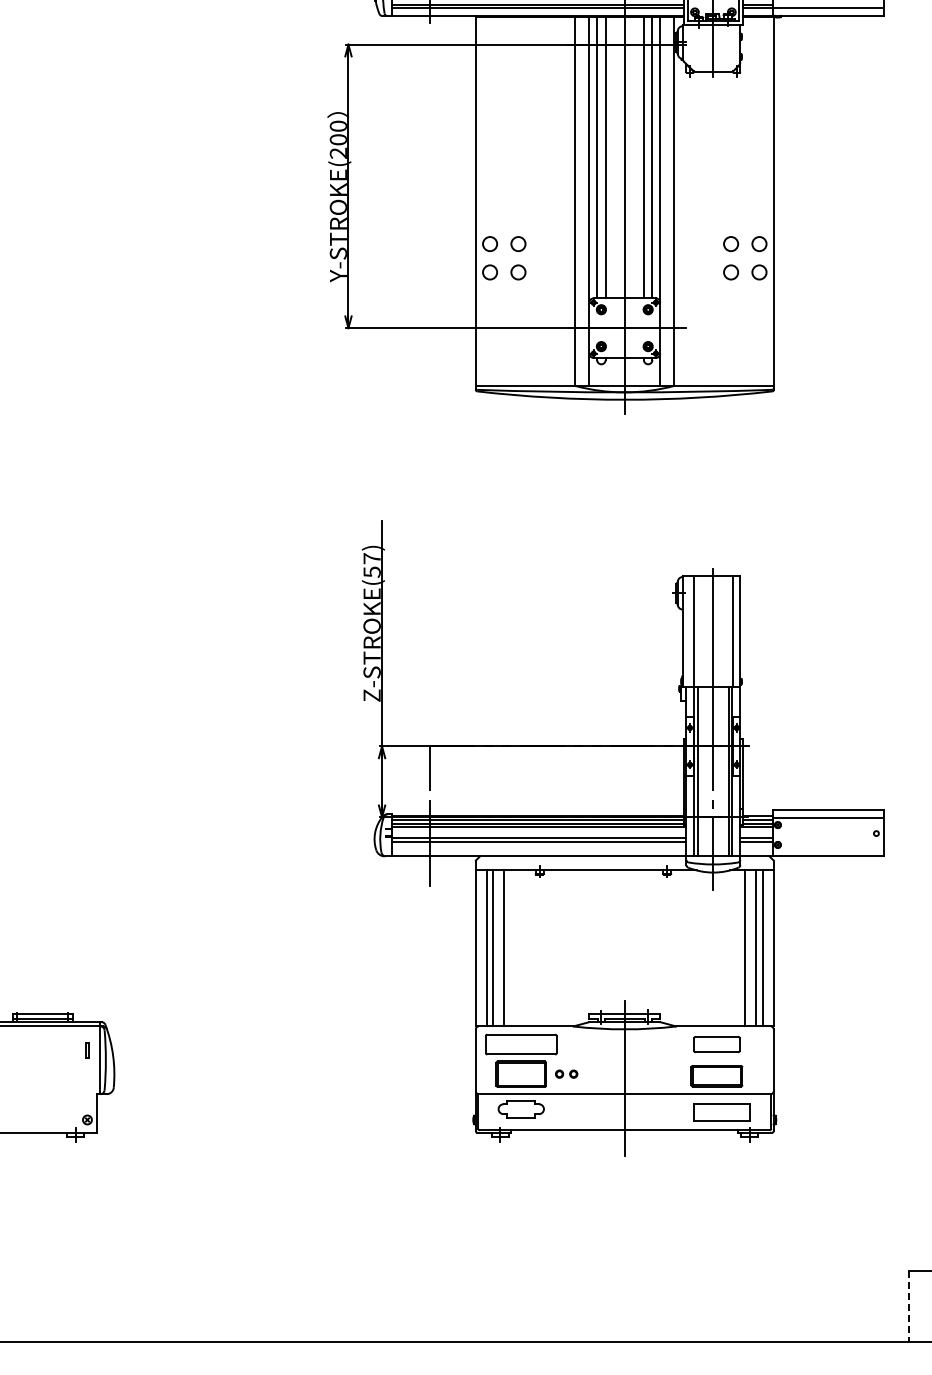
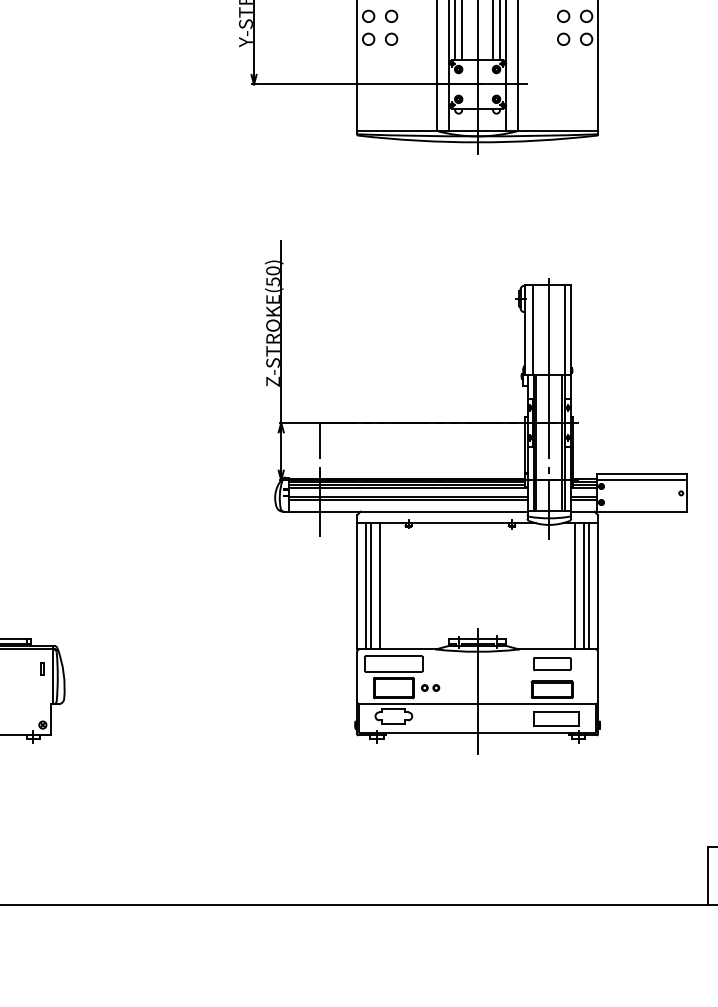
text: (371, 558) -> (272, 270), Z-STROKE(57) -> Z-STROKE(50)
line: (909, 1307) -> (707, 876), dashed -> solid

